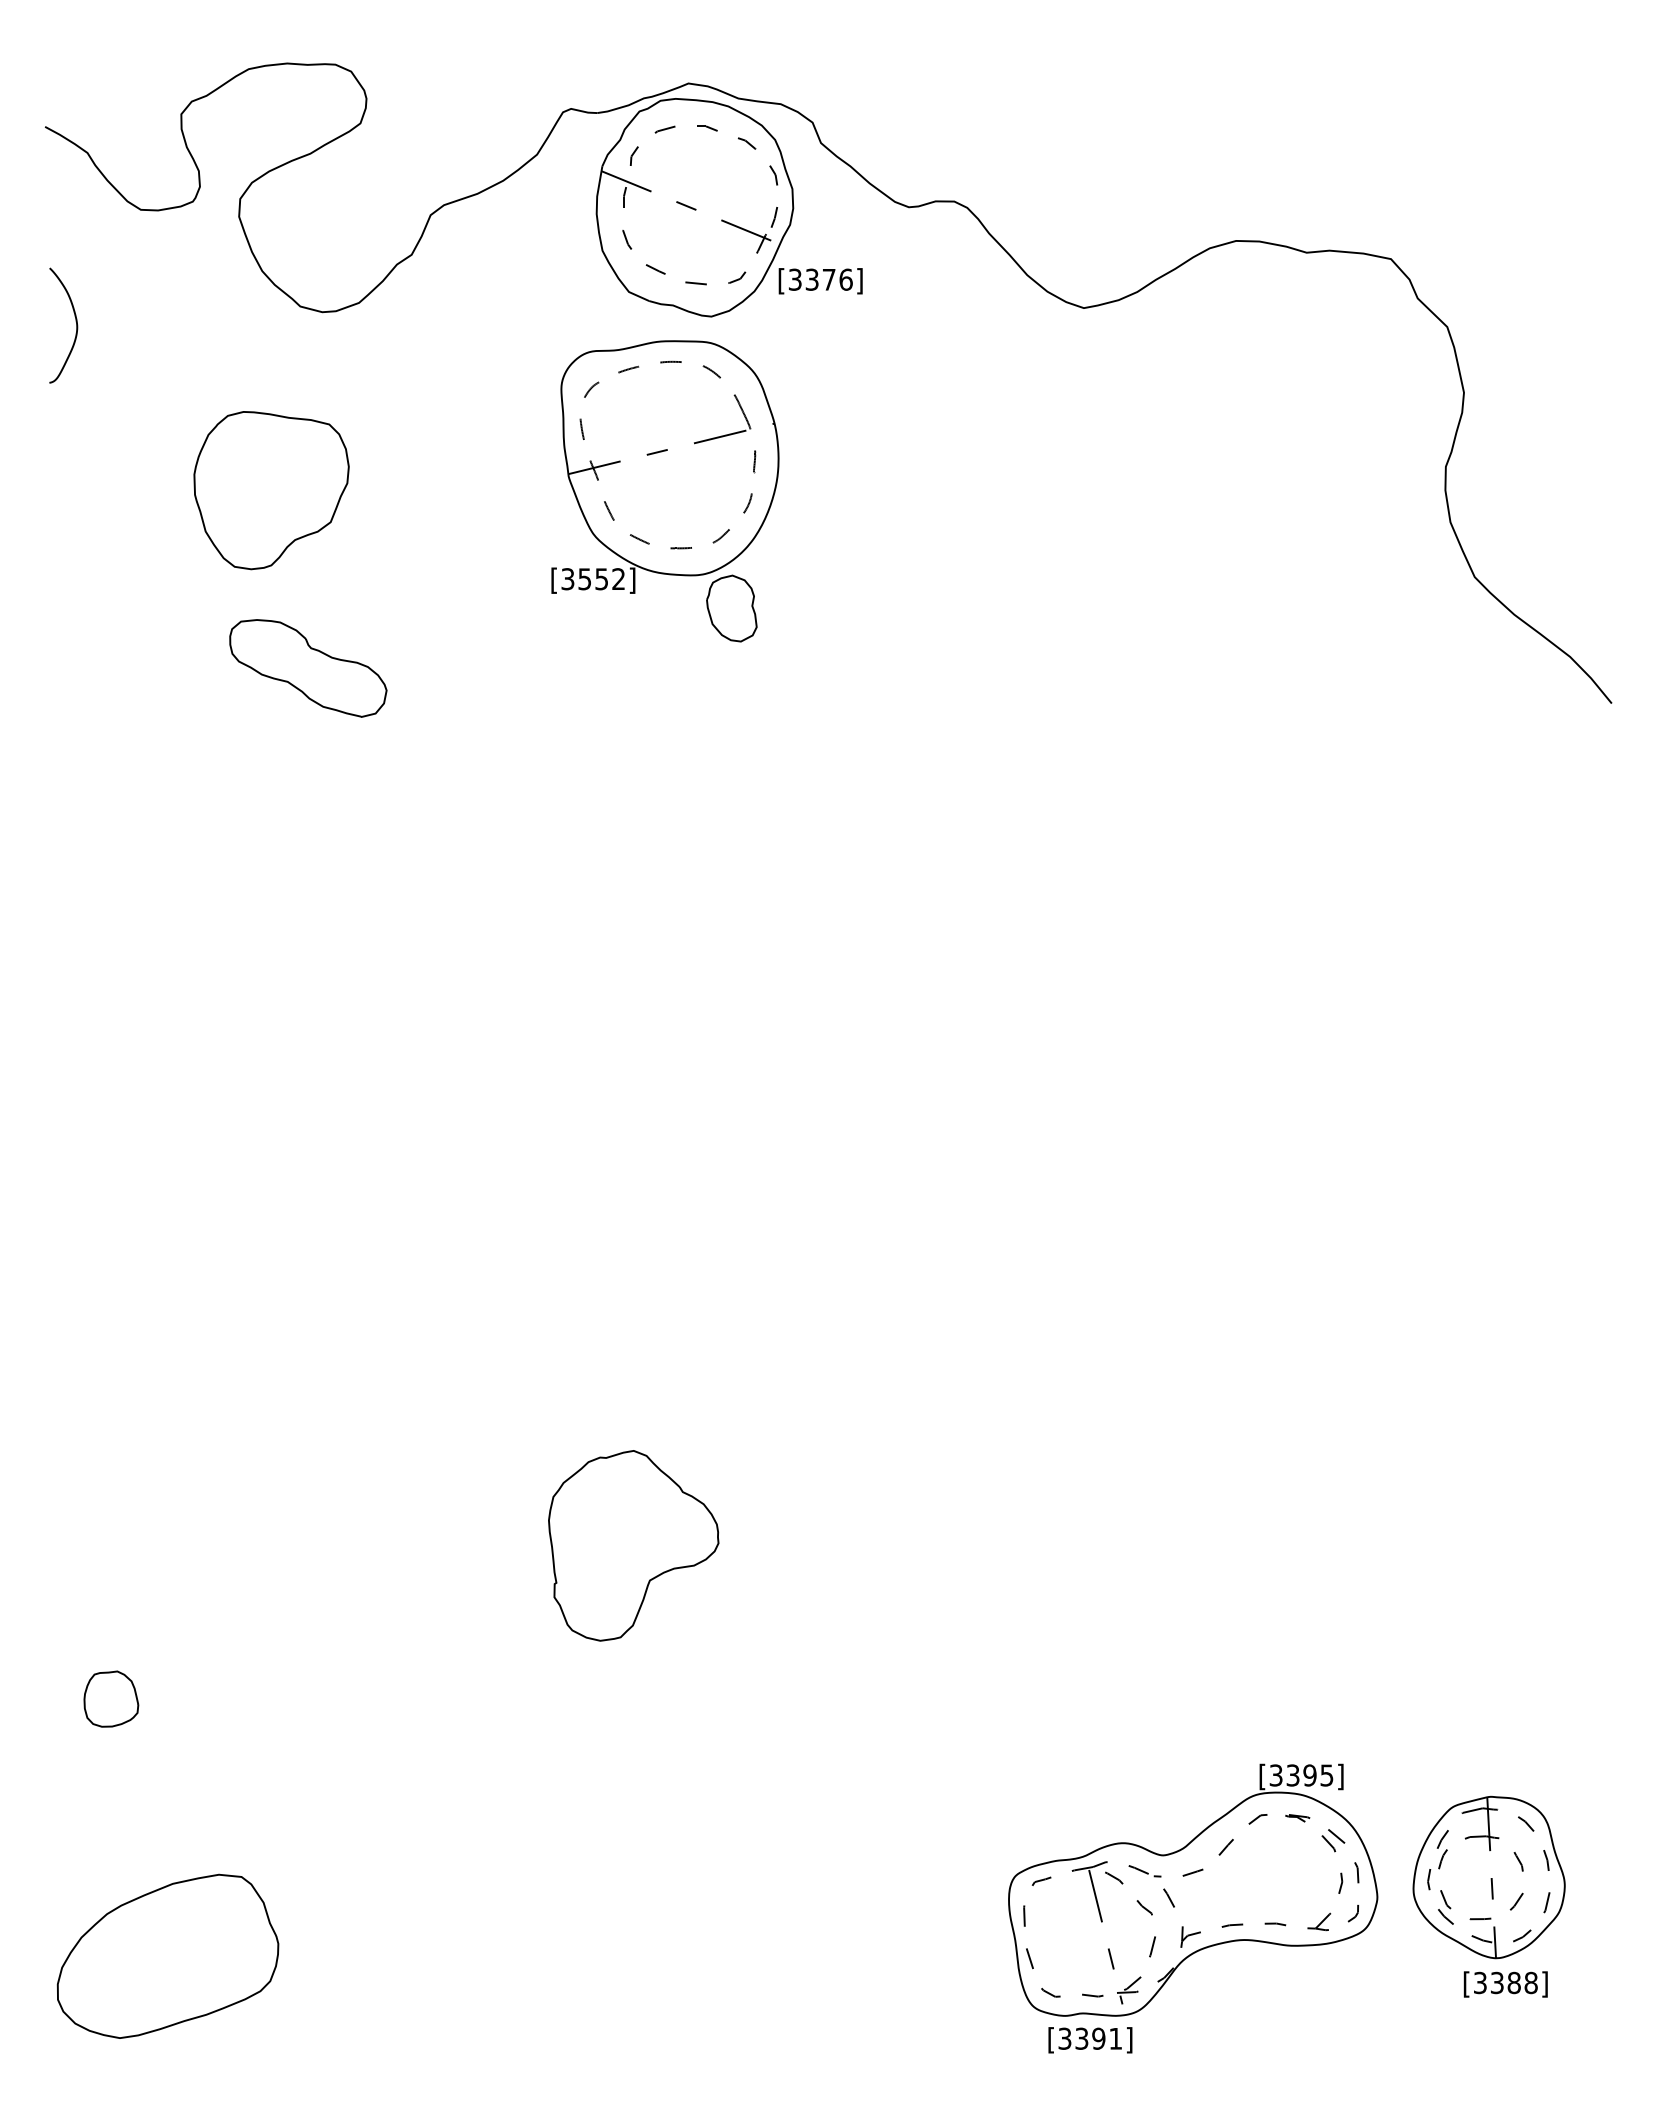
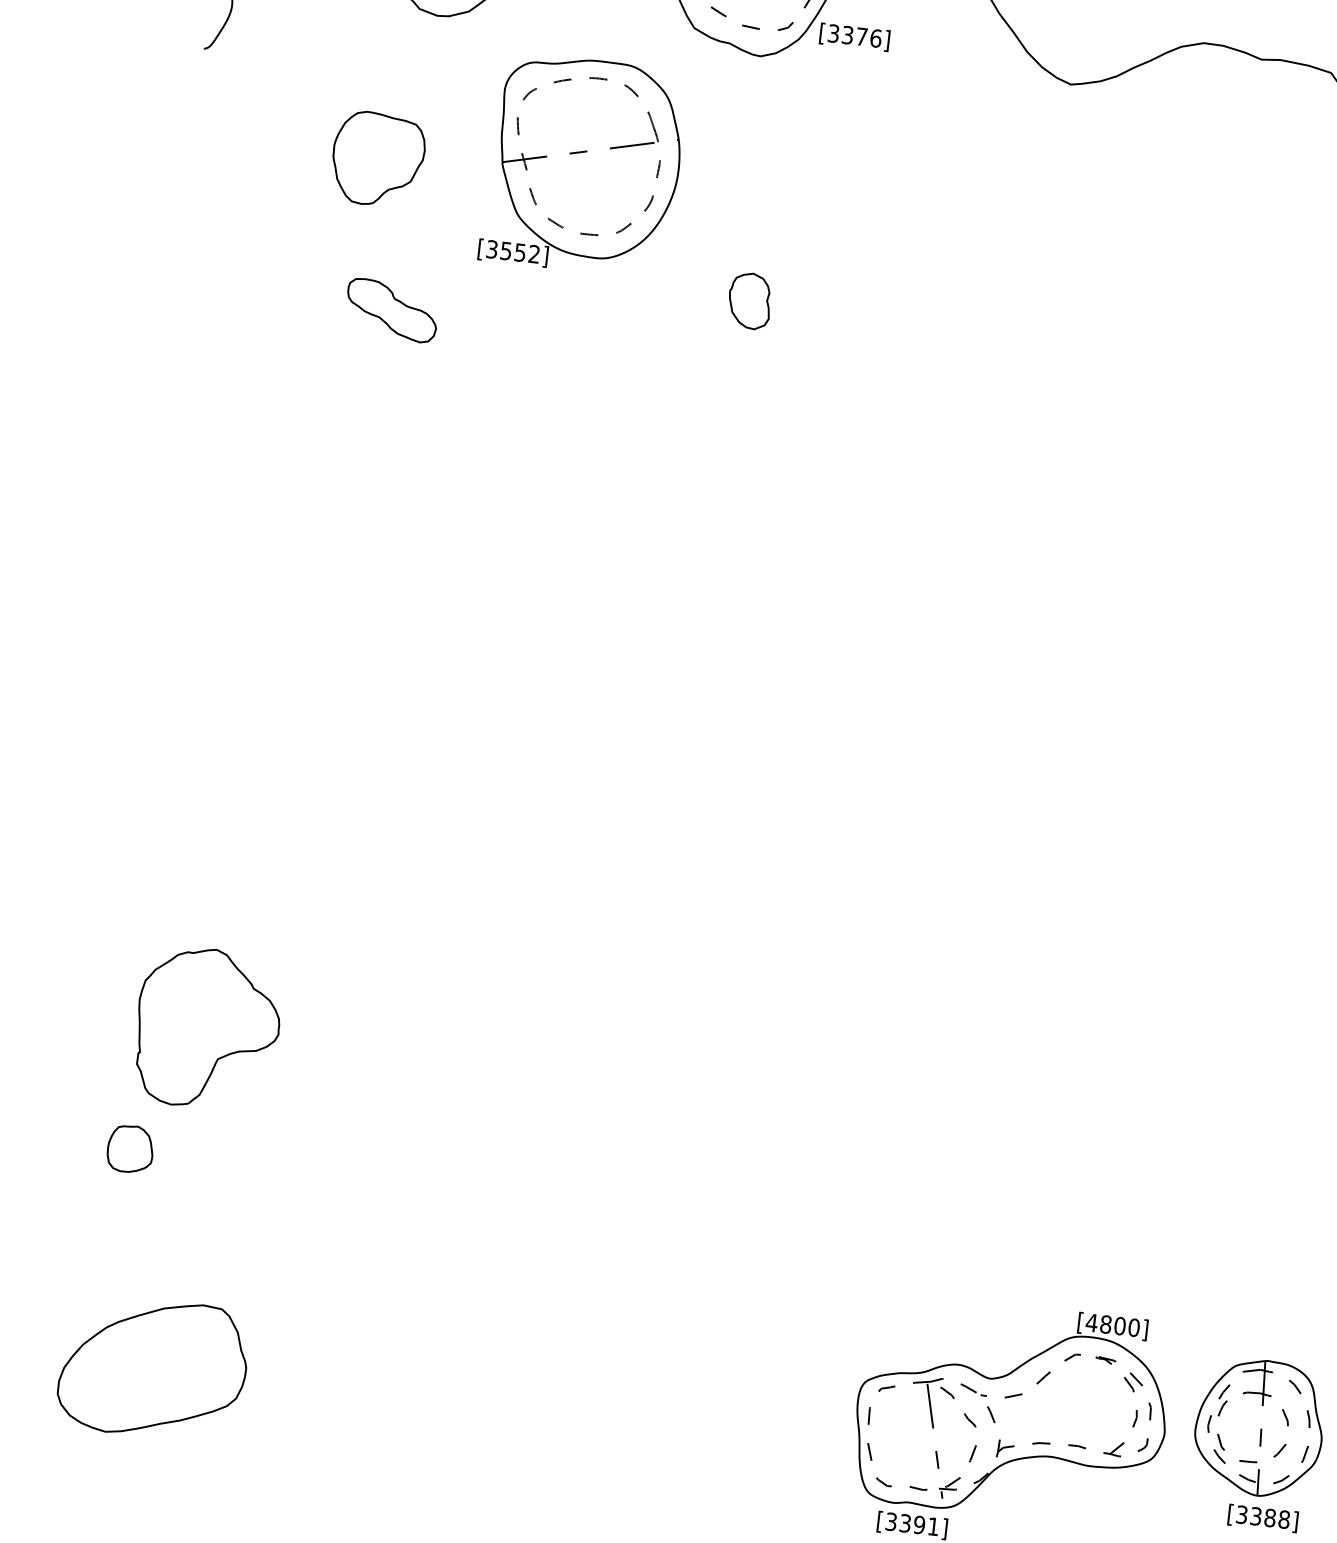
part: (665, 466) -> (583, 165), moved
part: (271, 490) -> (378, 159), size x0.7
part: (308, 668) -> (392, 310), size x0.7
part: (633, 1545) -> (207, 1028), moved
text: (1301, 1775) -> (1112, 1325), [3395] -> [4800]

